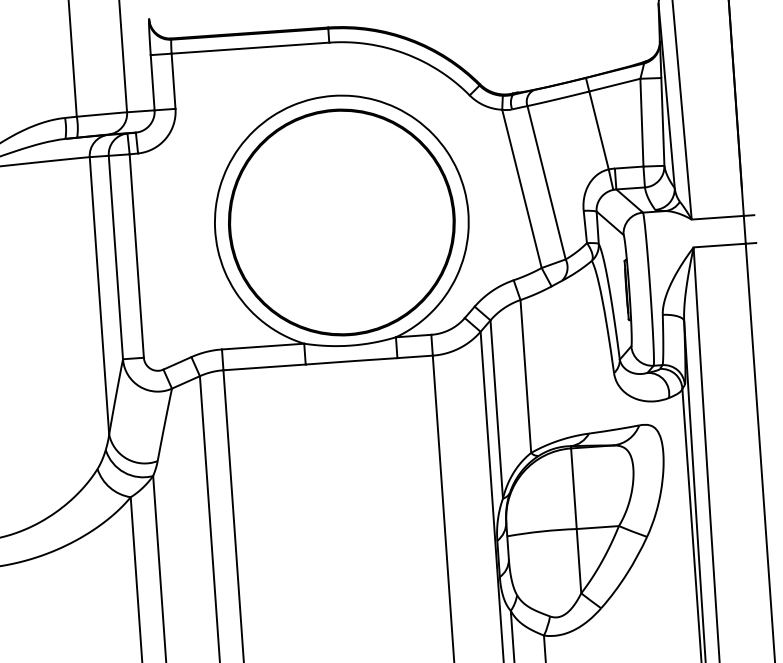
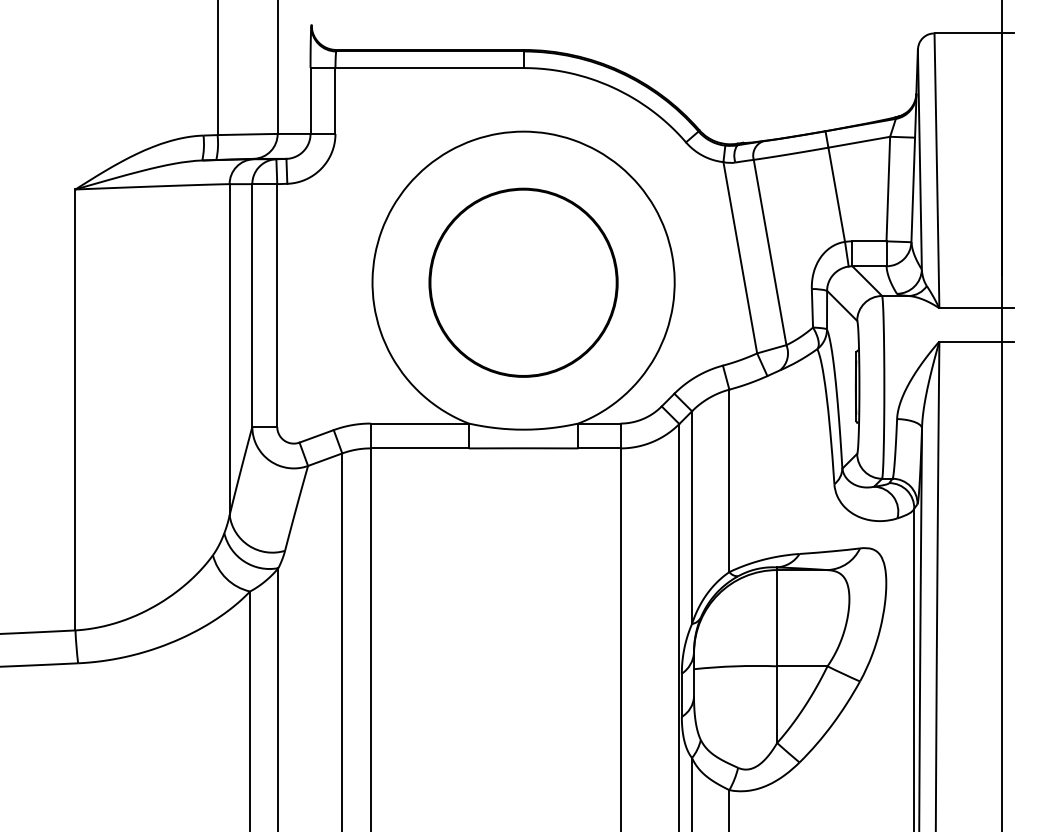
part: (341, 222) -> (523, 282), size x0.7

